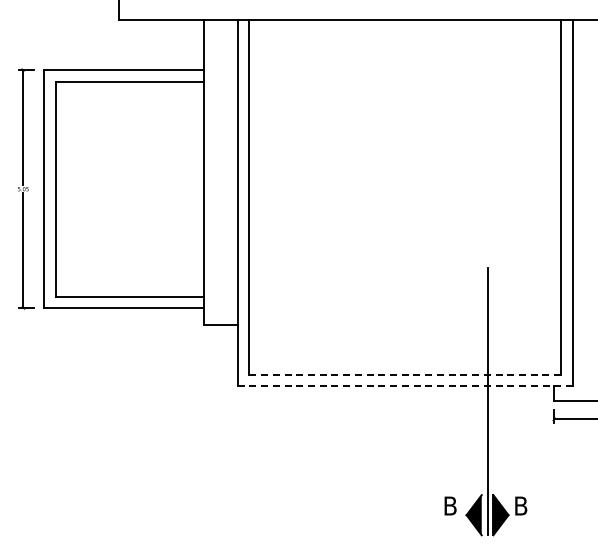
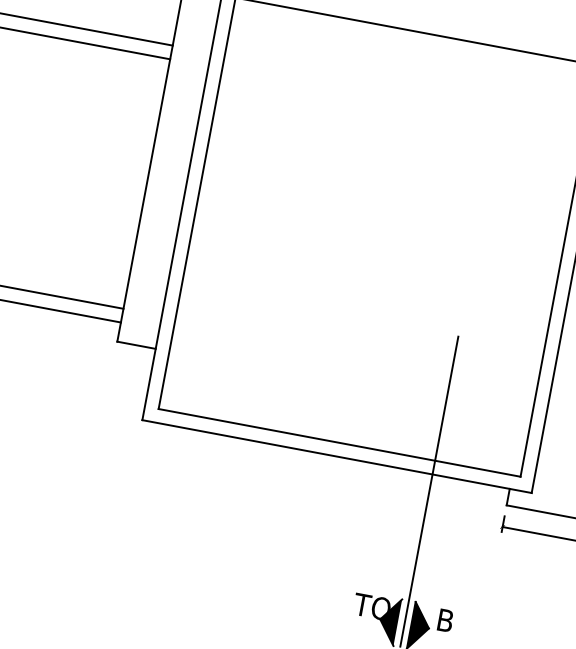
line: (405, 374) -> (339, 442), dashed -> solid
line: (405, 386) -> (337, 456), dashed -> solid
text: (457, 505) -> (371, 606), B -> TO

